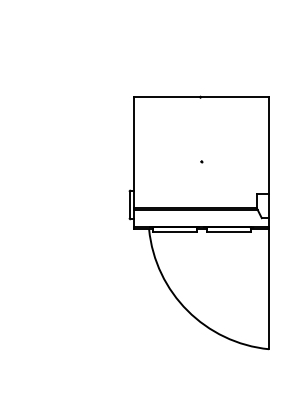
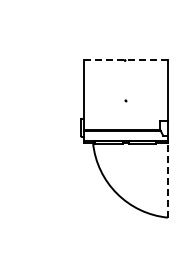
line: (201, 97) -> (125, 60), solid -> dashed
line: (268, 288) -> (167, 179), solid -> dashed

